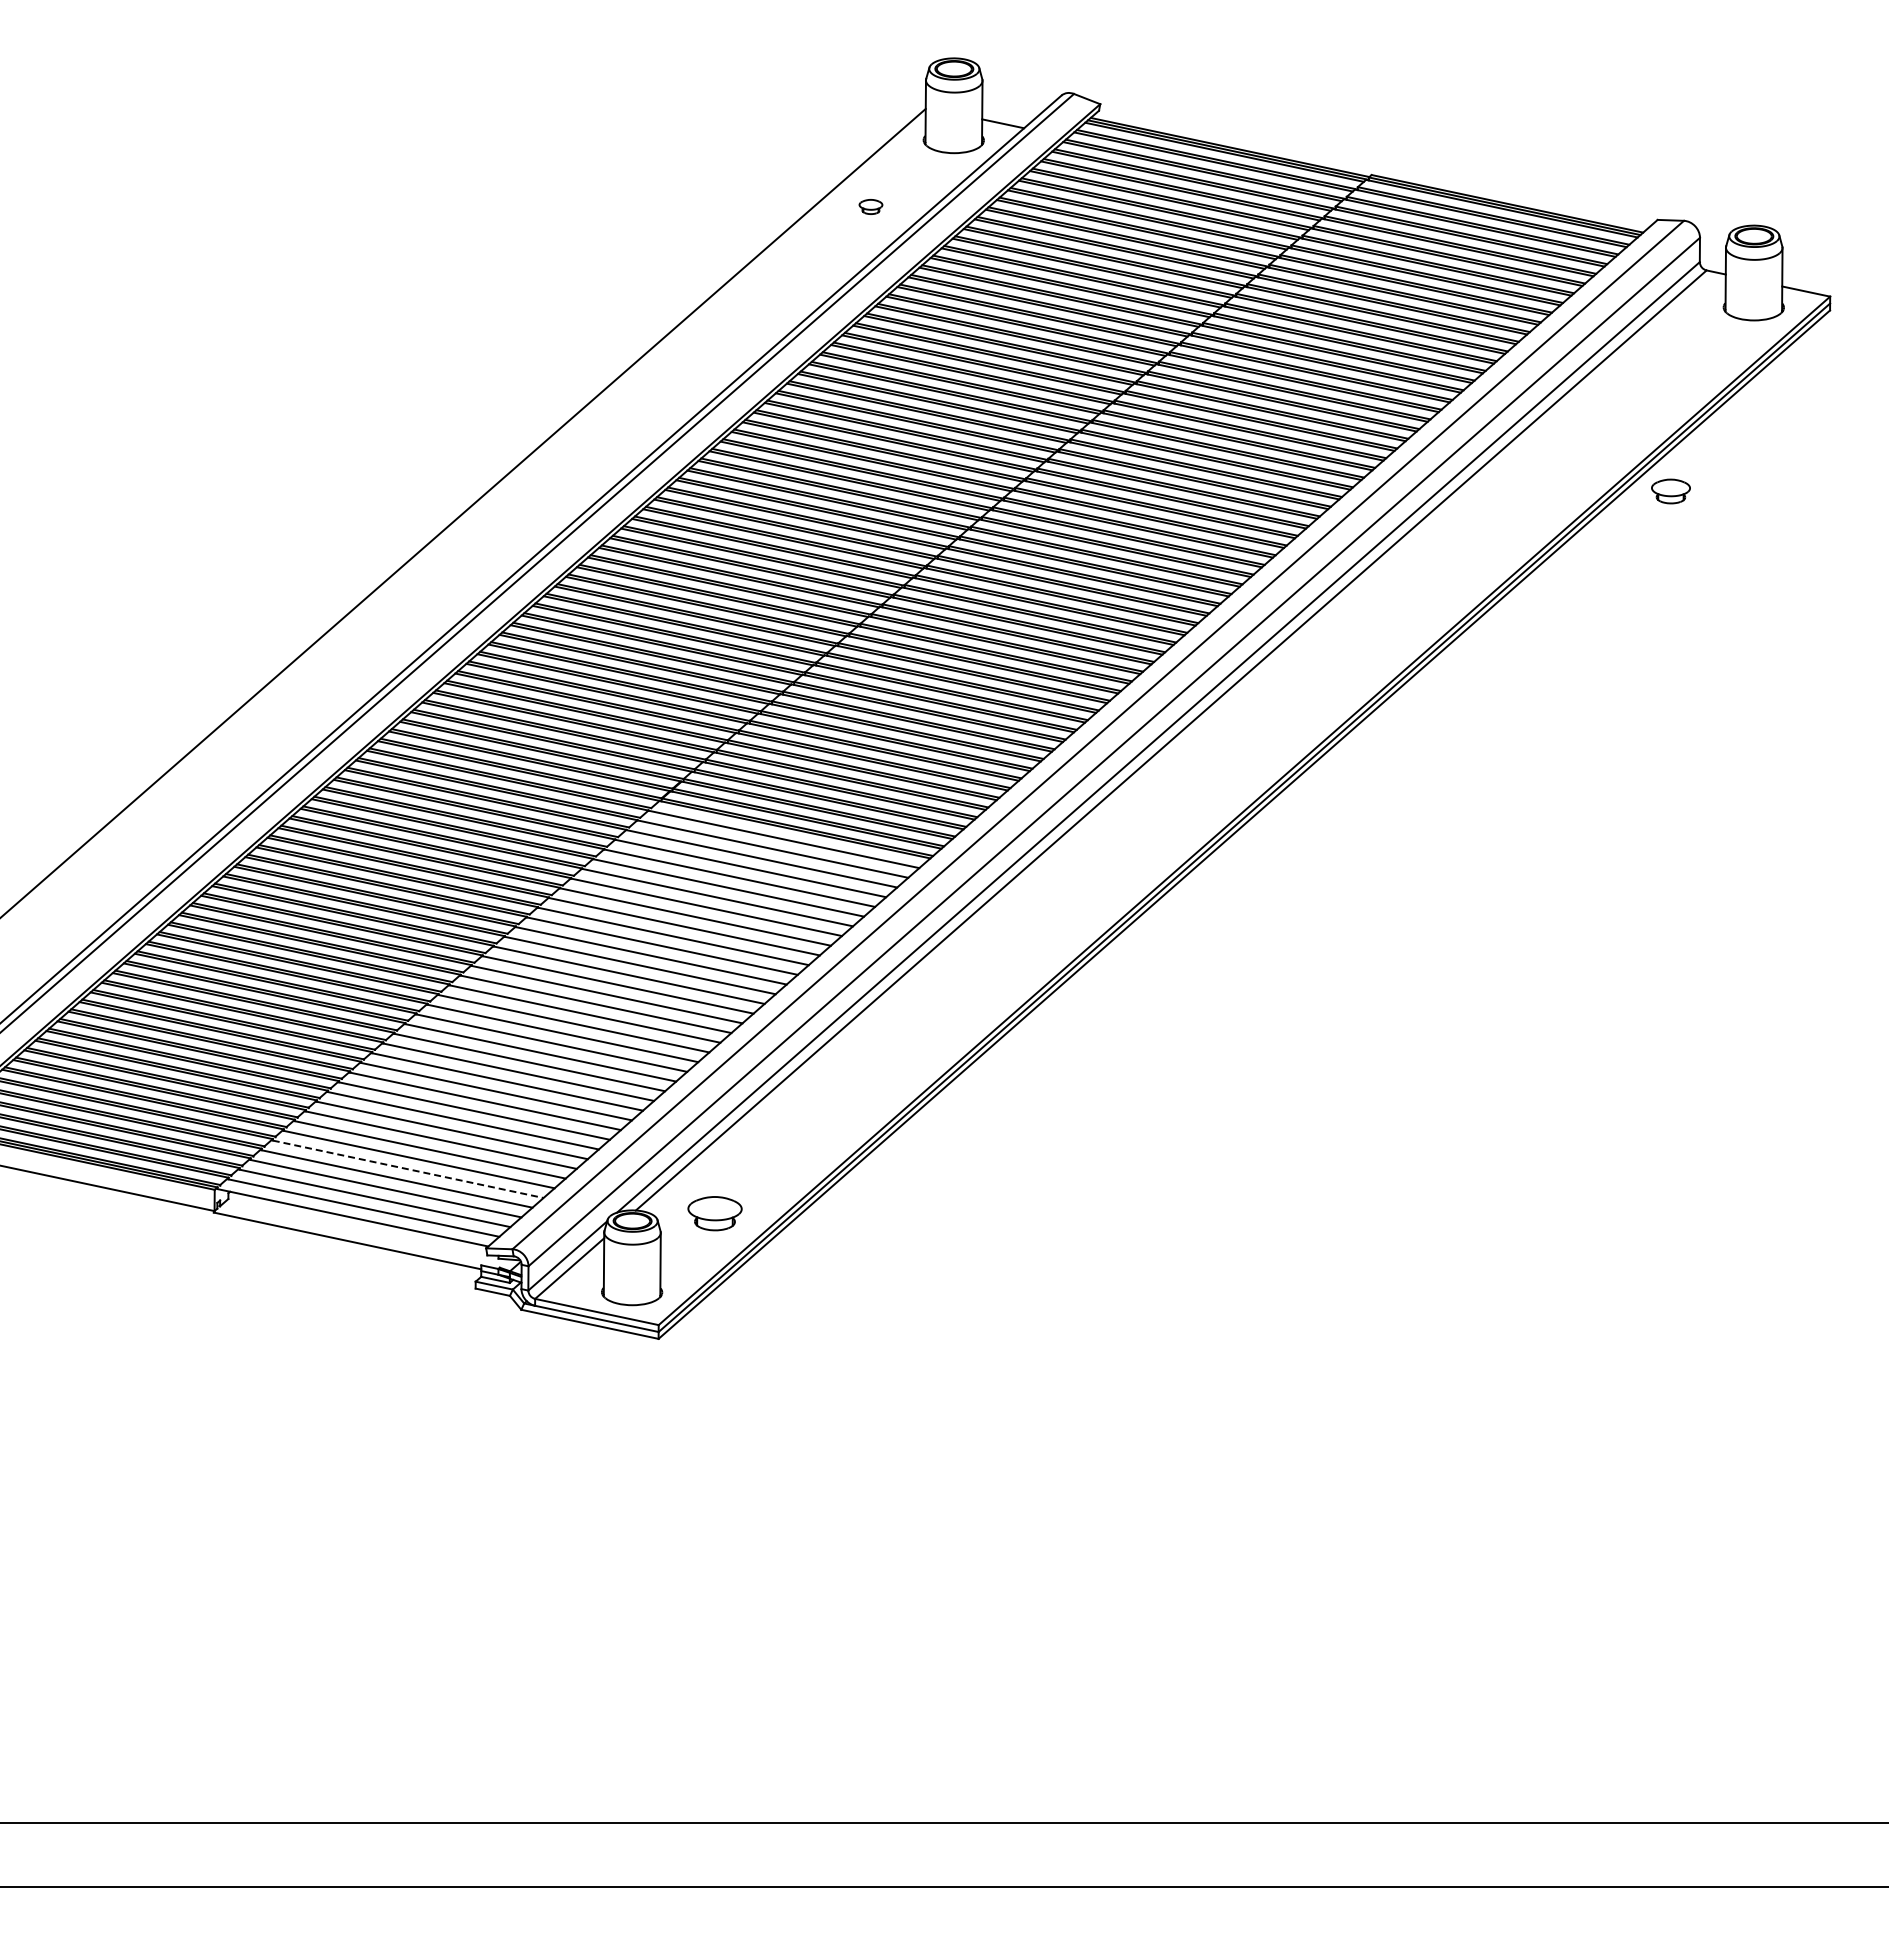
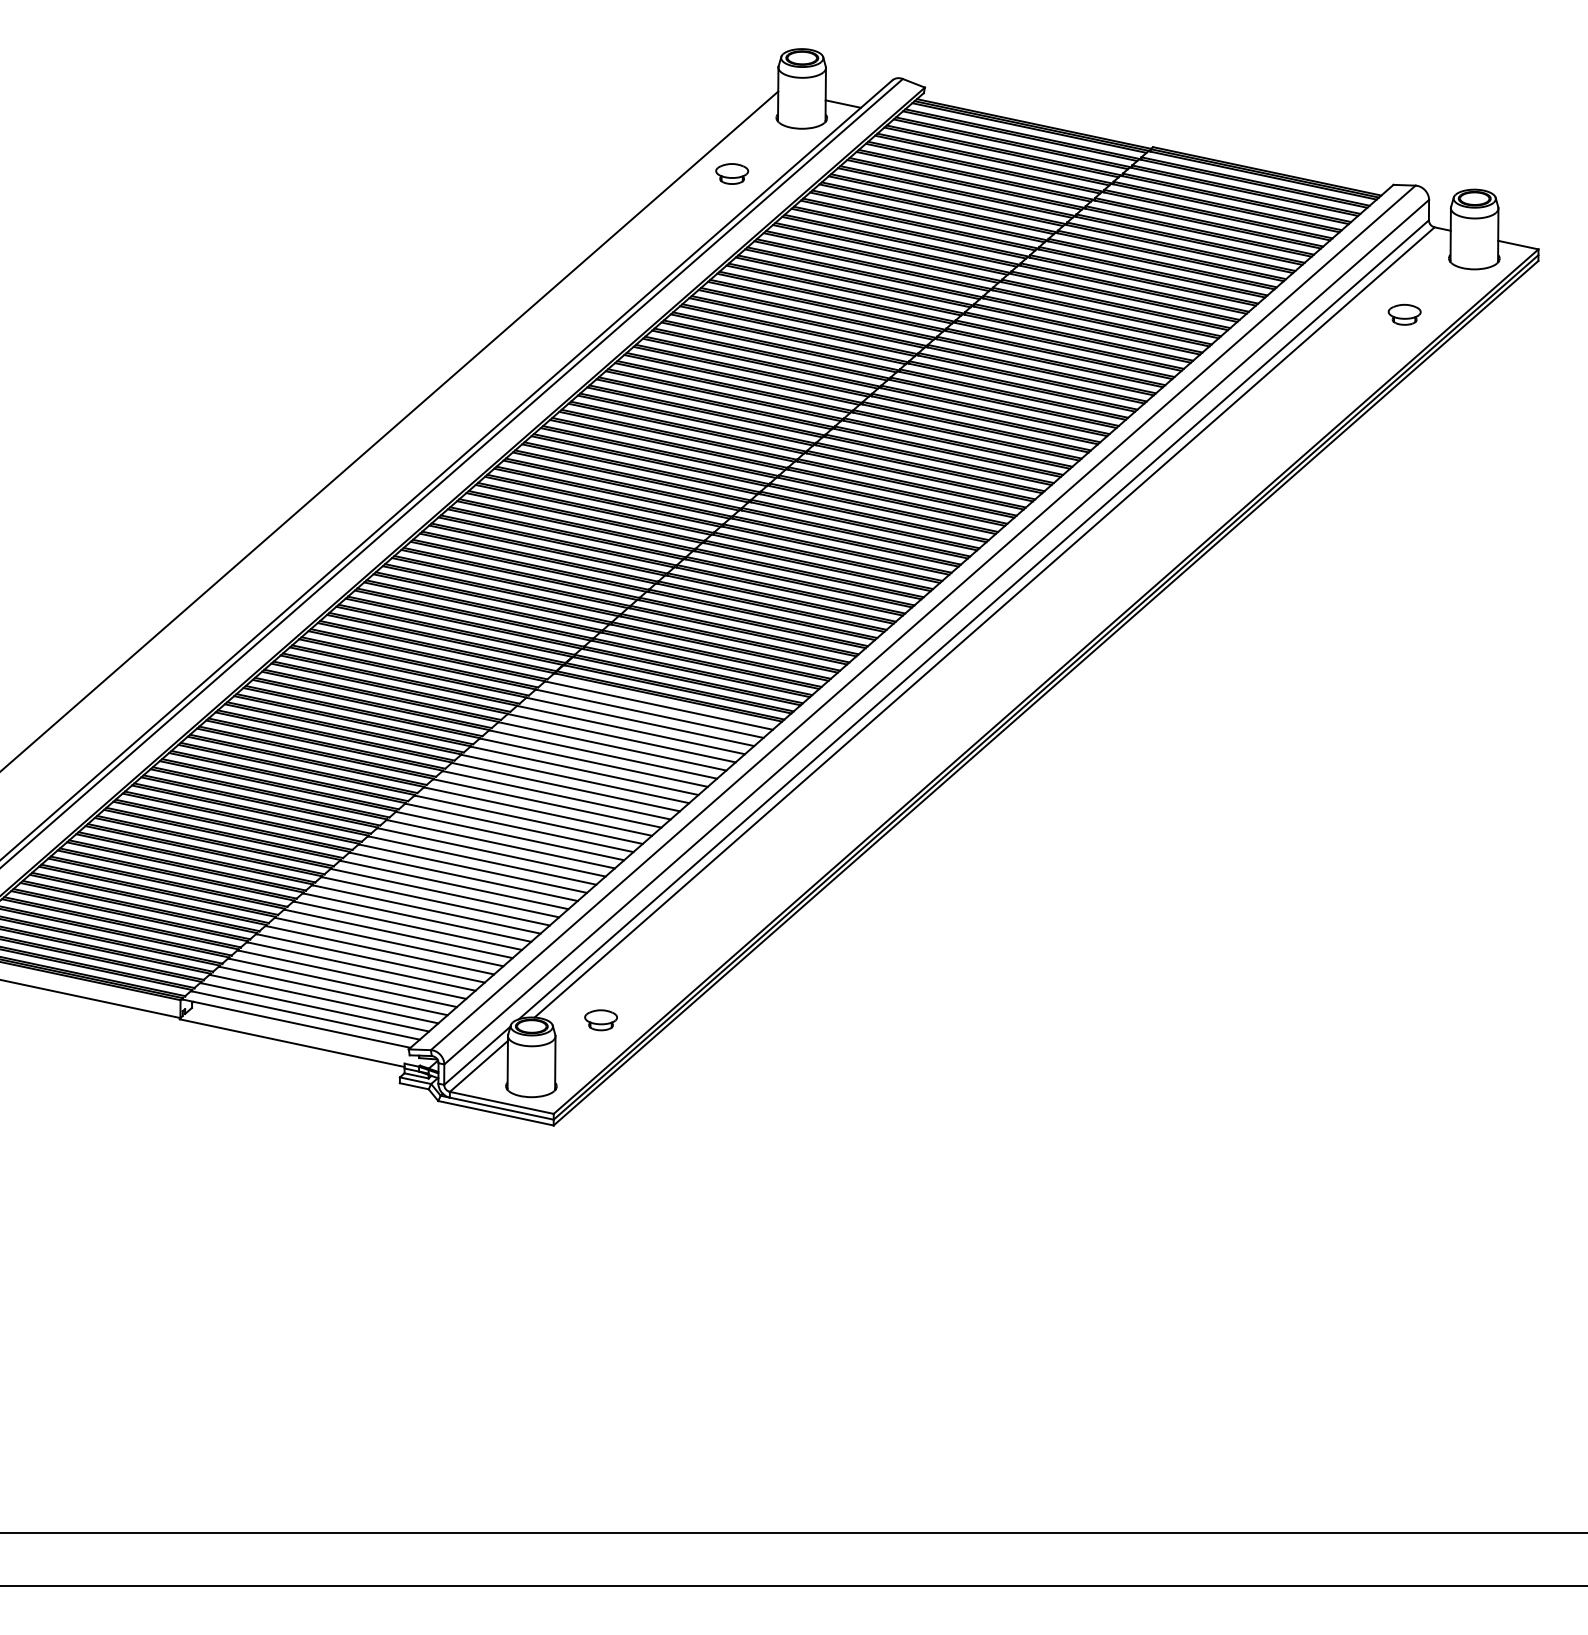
part: (870, 206) -> (731, 173), size x1.67
part: (1670, 491) -> (1404, 314), moved
line: (408, 1169) -> (343, 983), dashed -> solid
part: (714, 1213) -> (600, 1020), size x0.71

